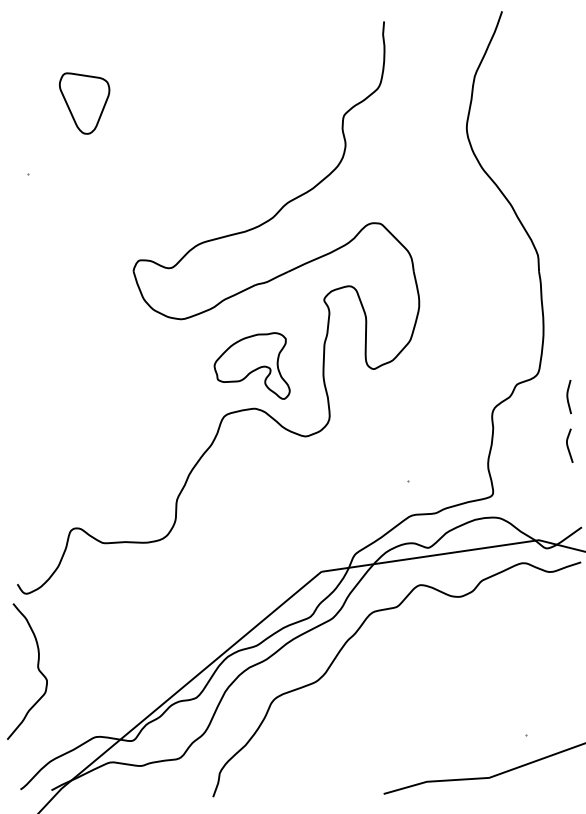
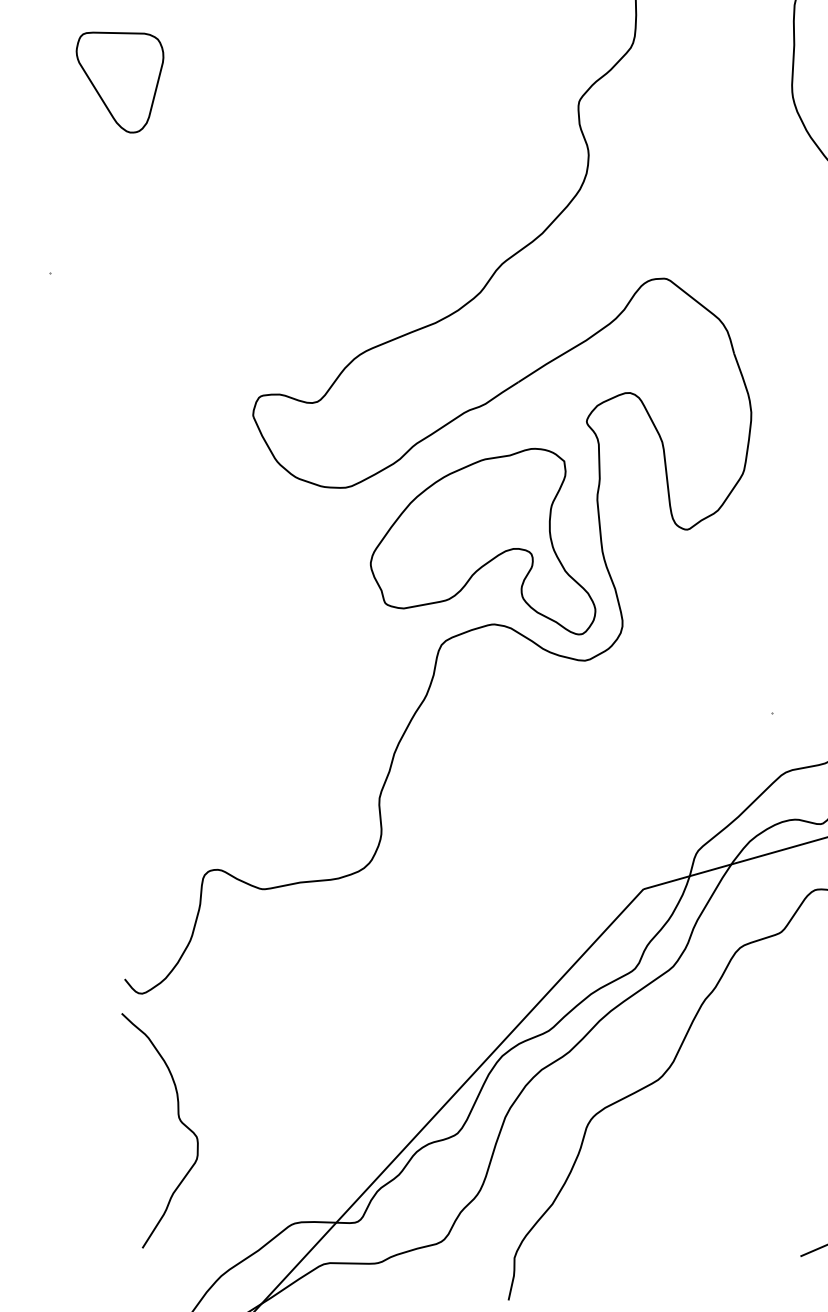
part: (84, 103) -> (123, 80), moved
part: (251, 365) -> (476, 551), size x1.67

